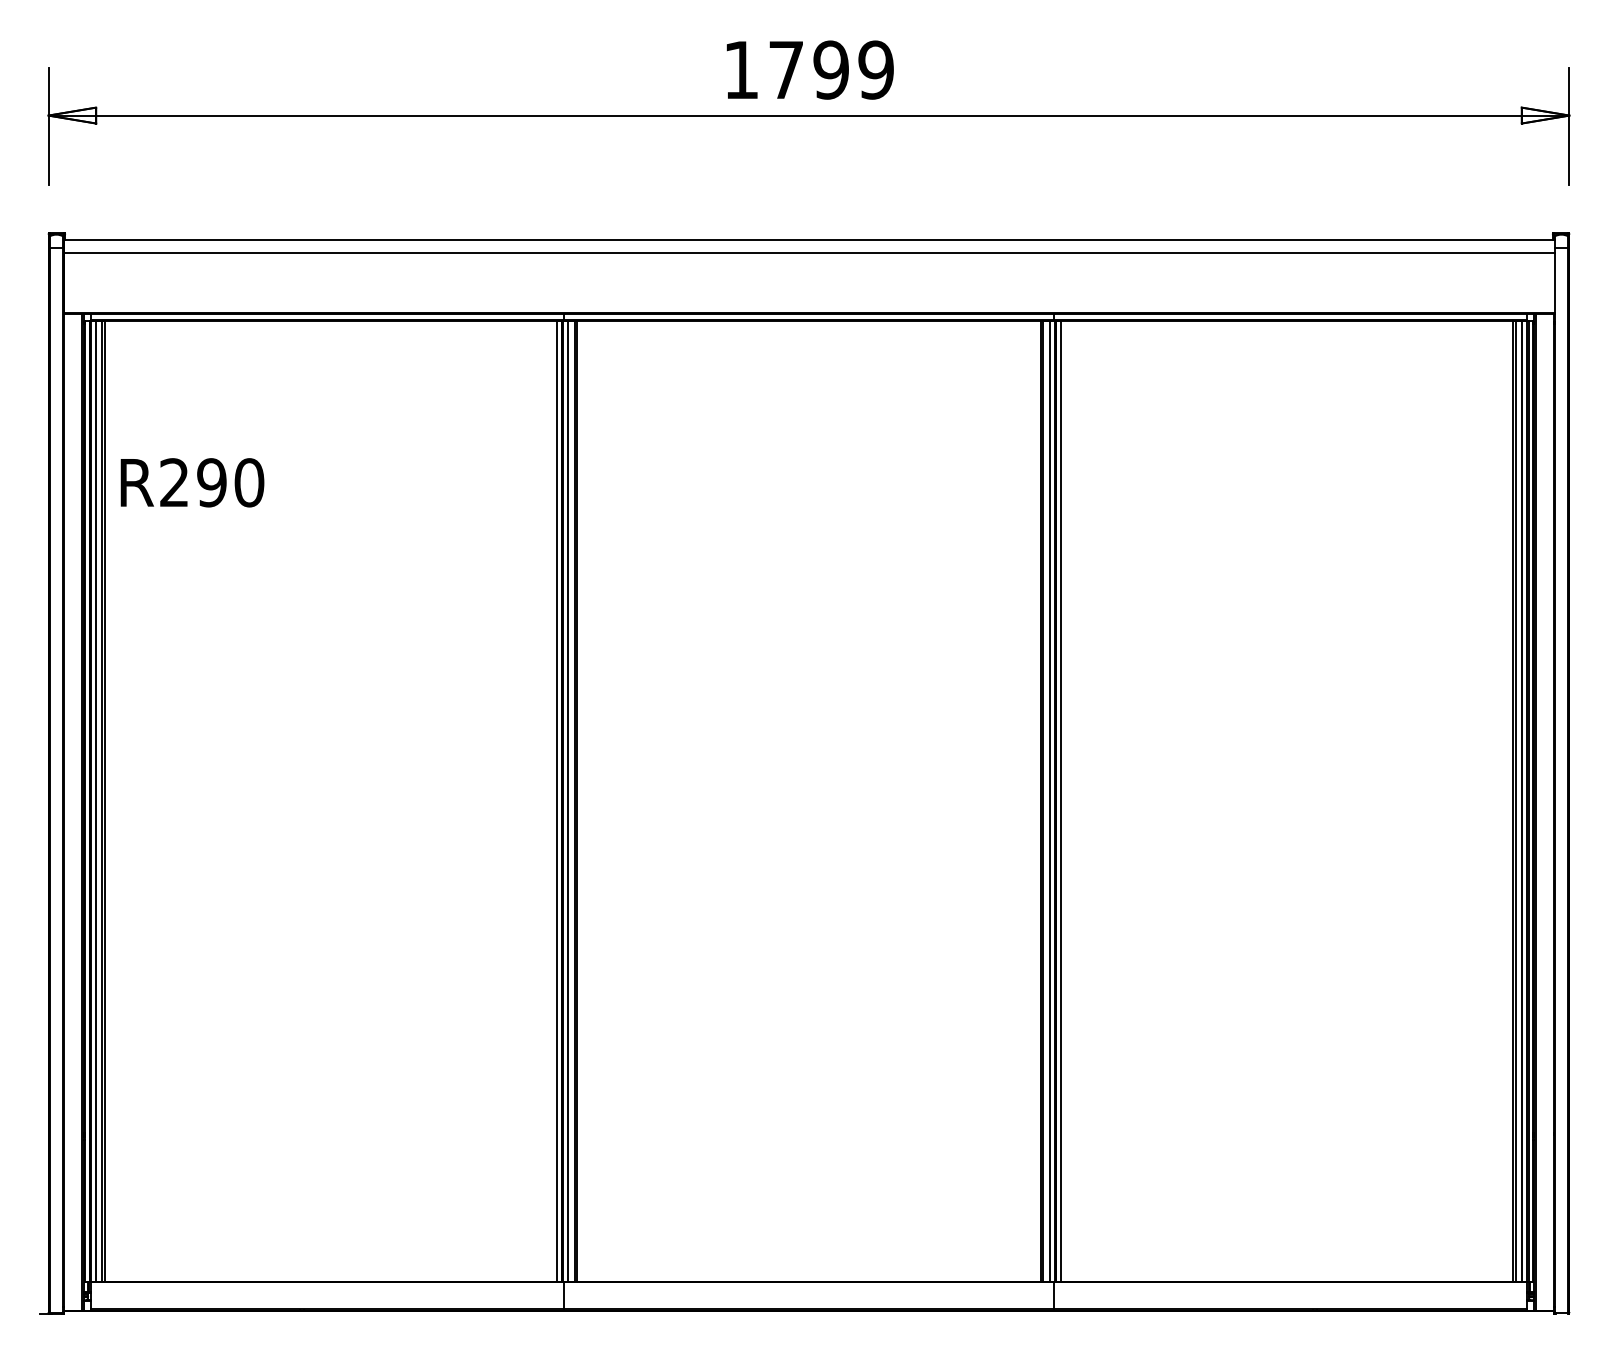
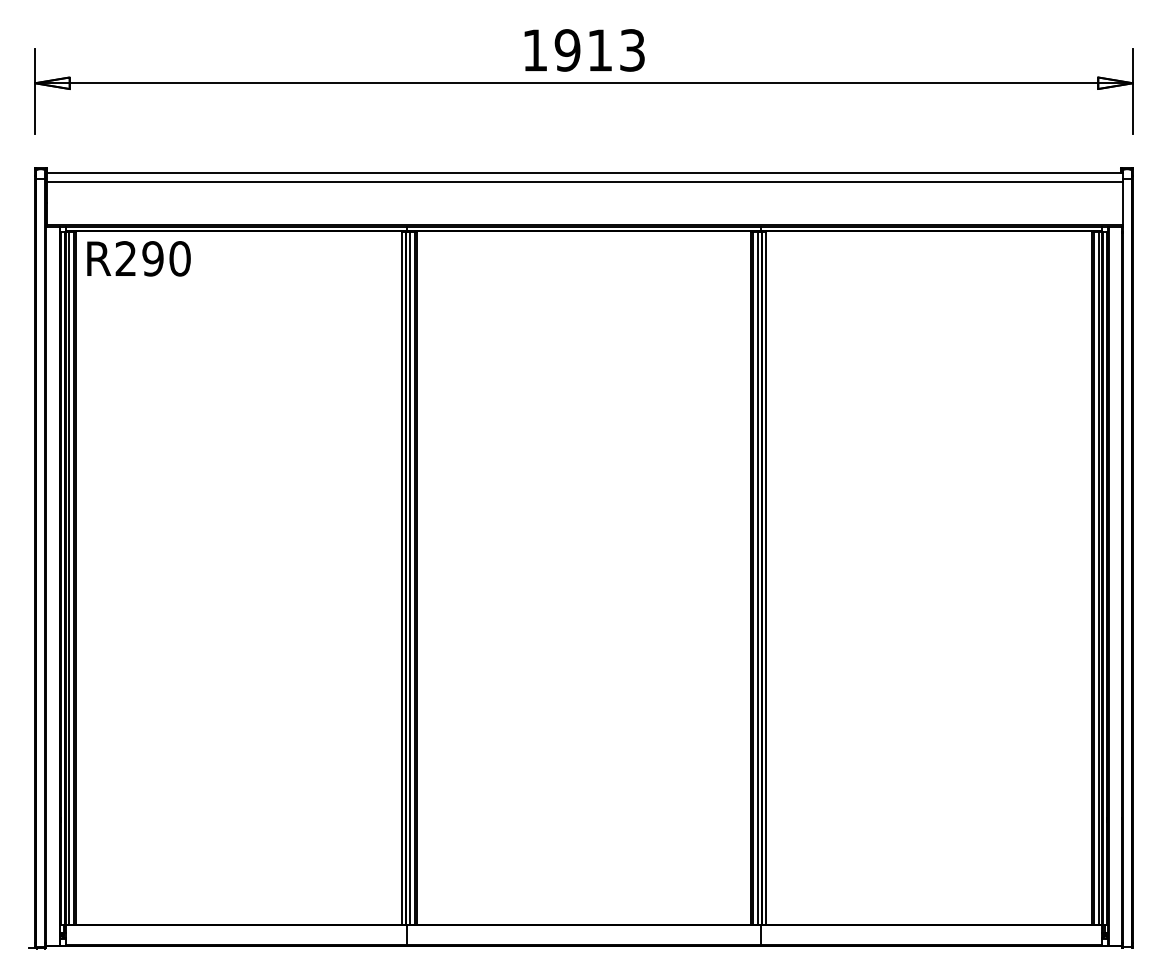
text: (830, 69) -> (599, 50), 1799 -> 1913
text: (192, 482) -> (139, 258), moved

